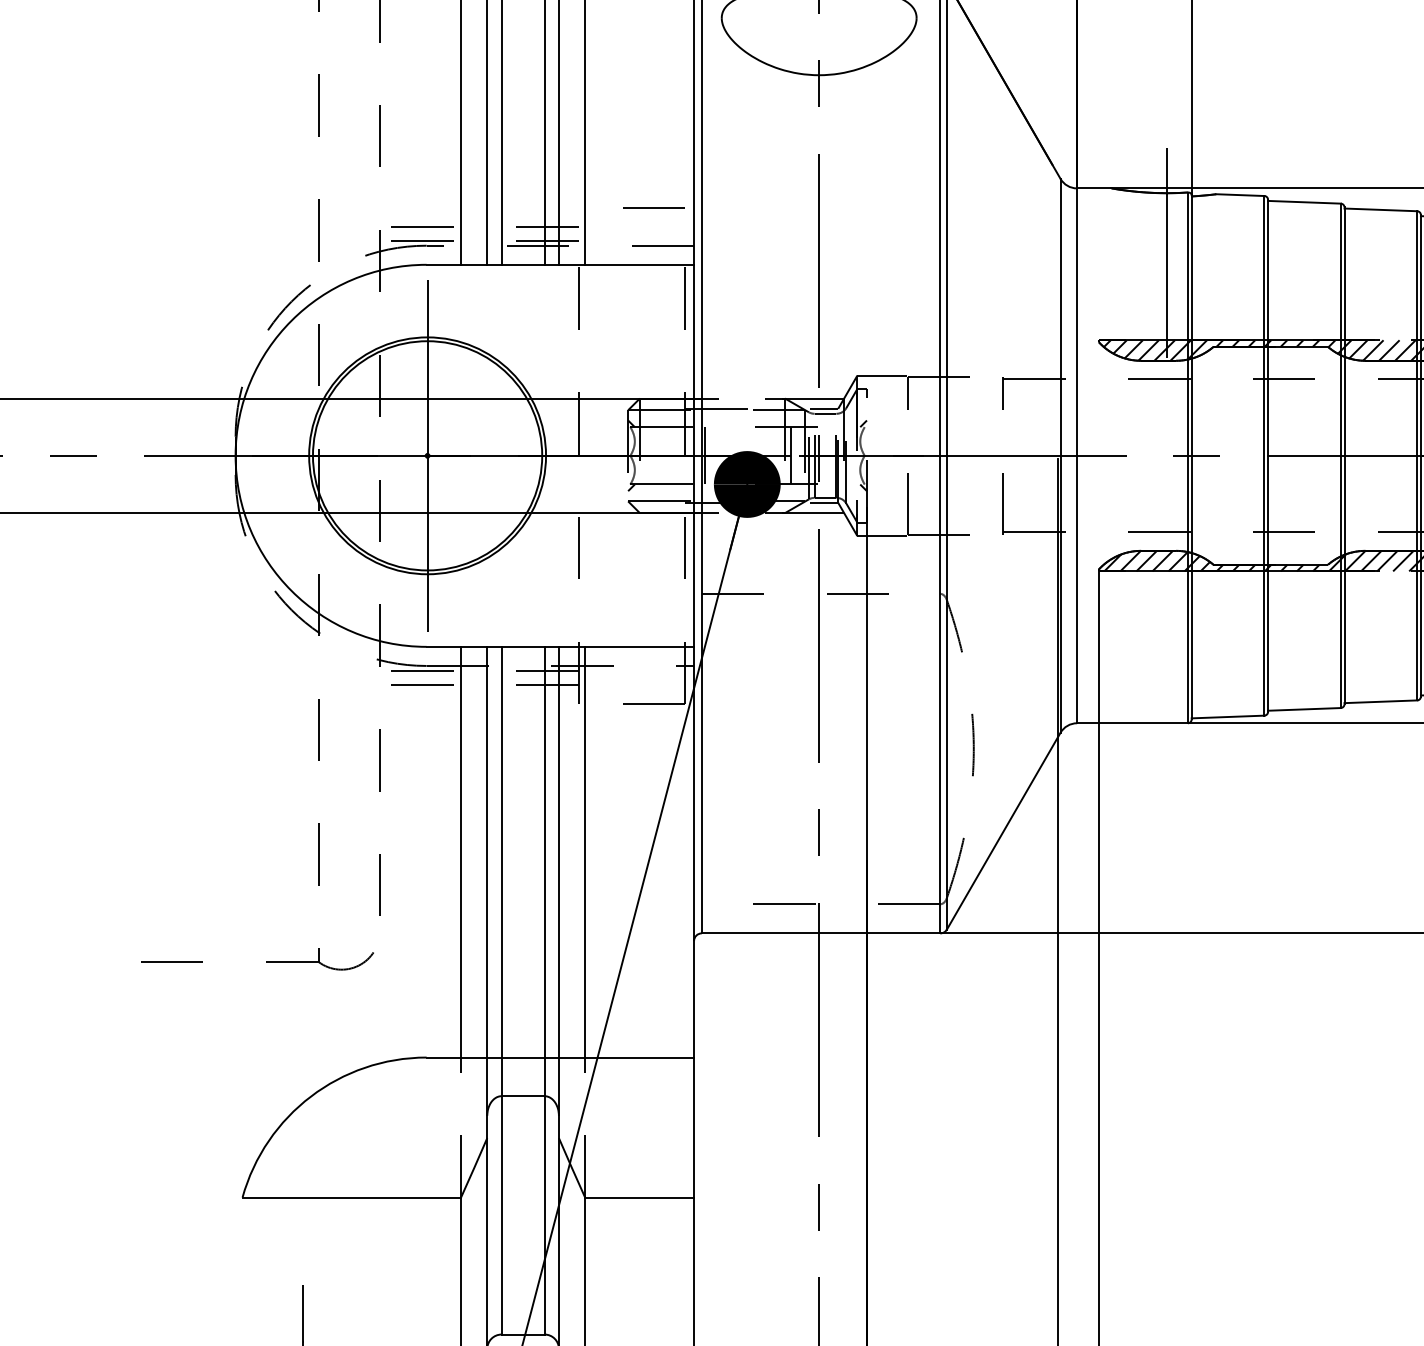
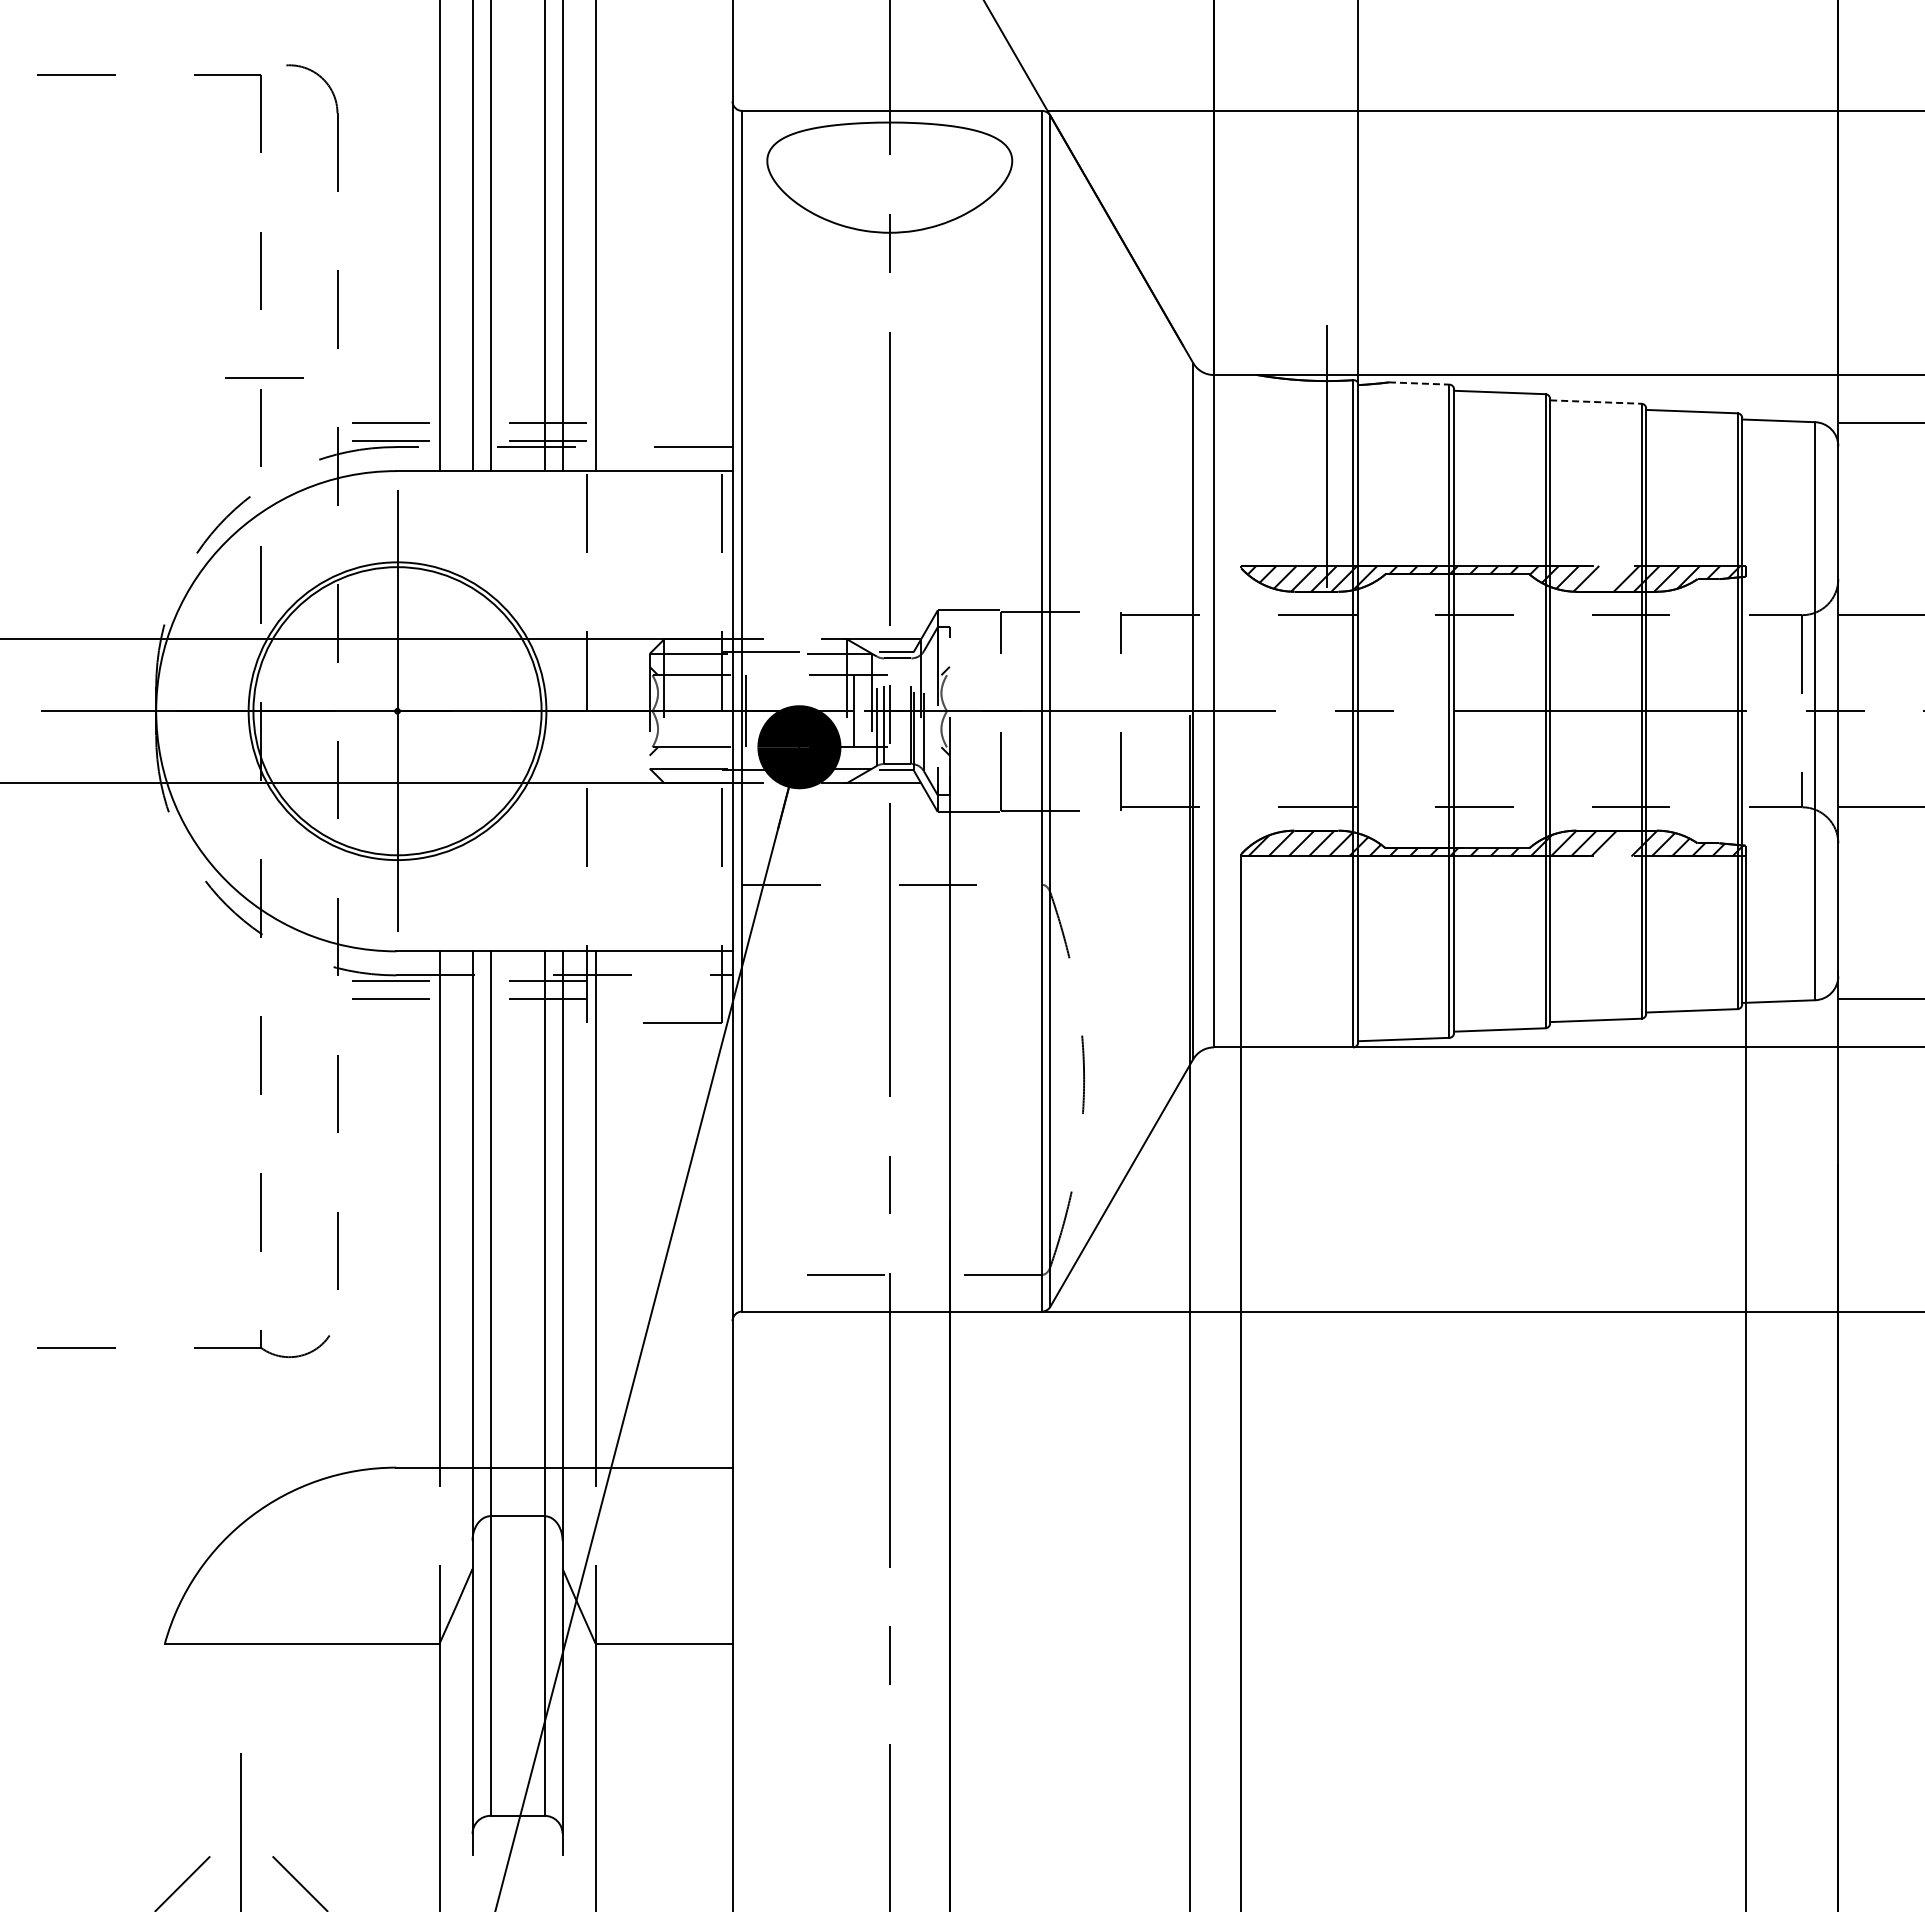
line: (1240, 195) -> (1419, 383), solid -> dashed
line: (654, 207) -> (264, 377), moved
line: (1380, 210) -> (1595, 402), solid -> dashed
line: (1389, 350) -> (1606, 578), removed
line: (1403, 561) -> (1624, 843), removed

